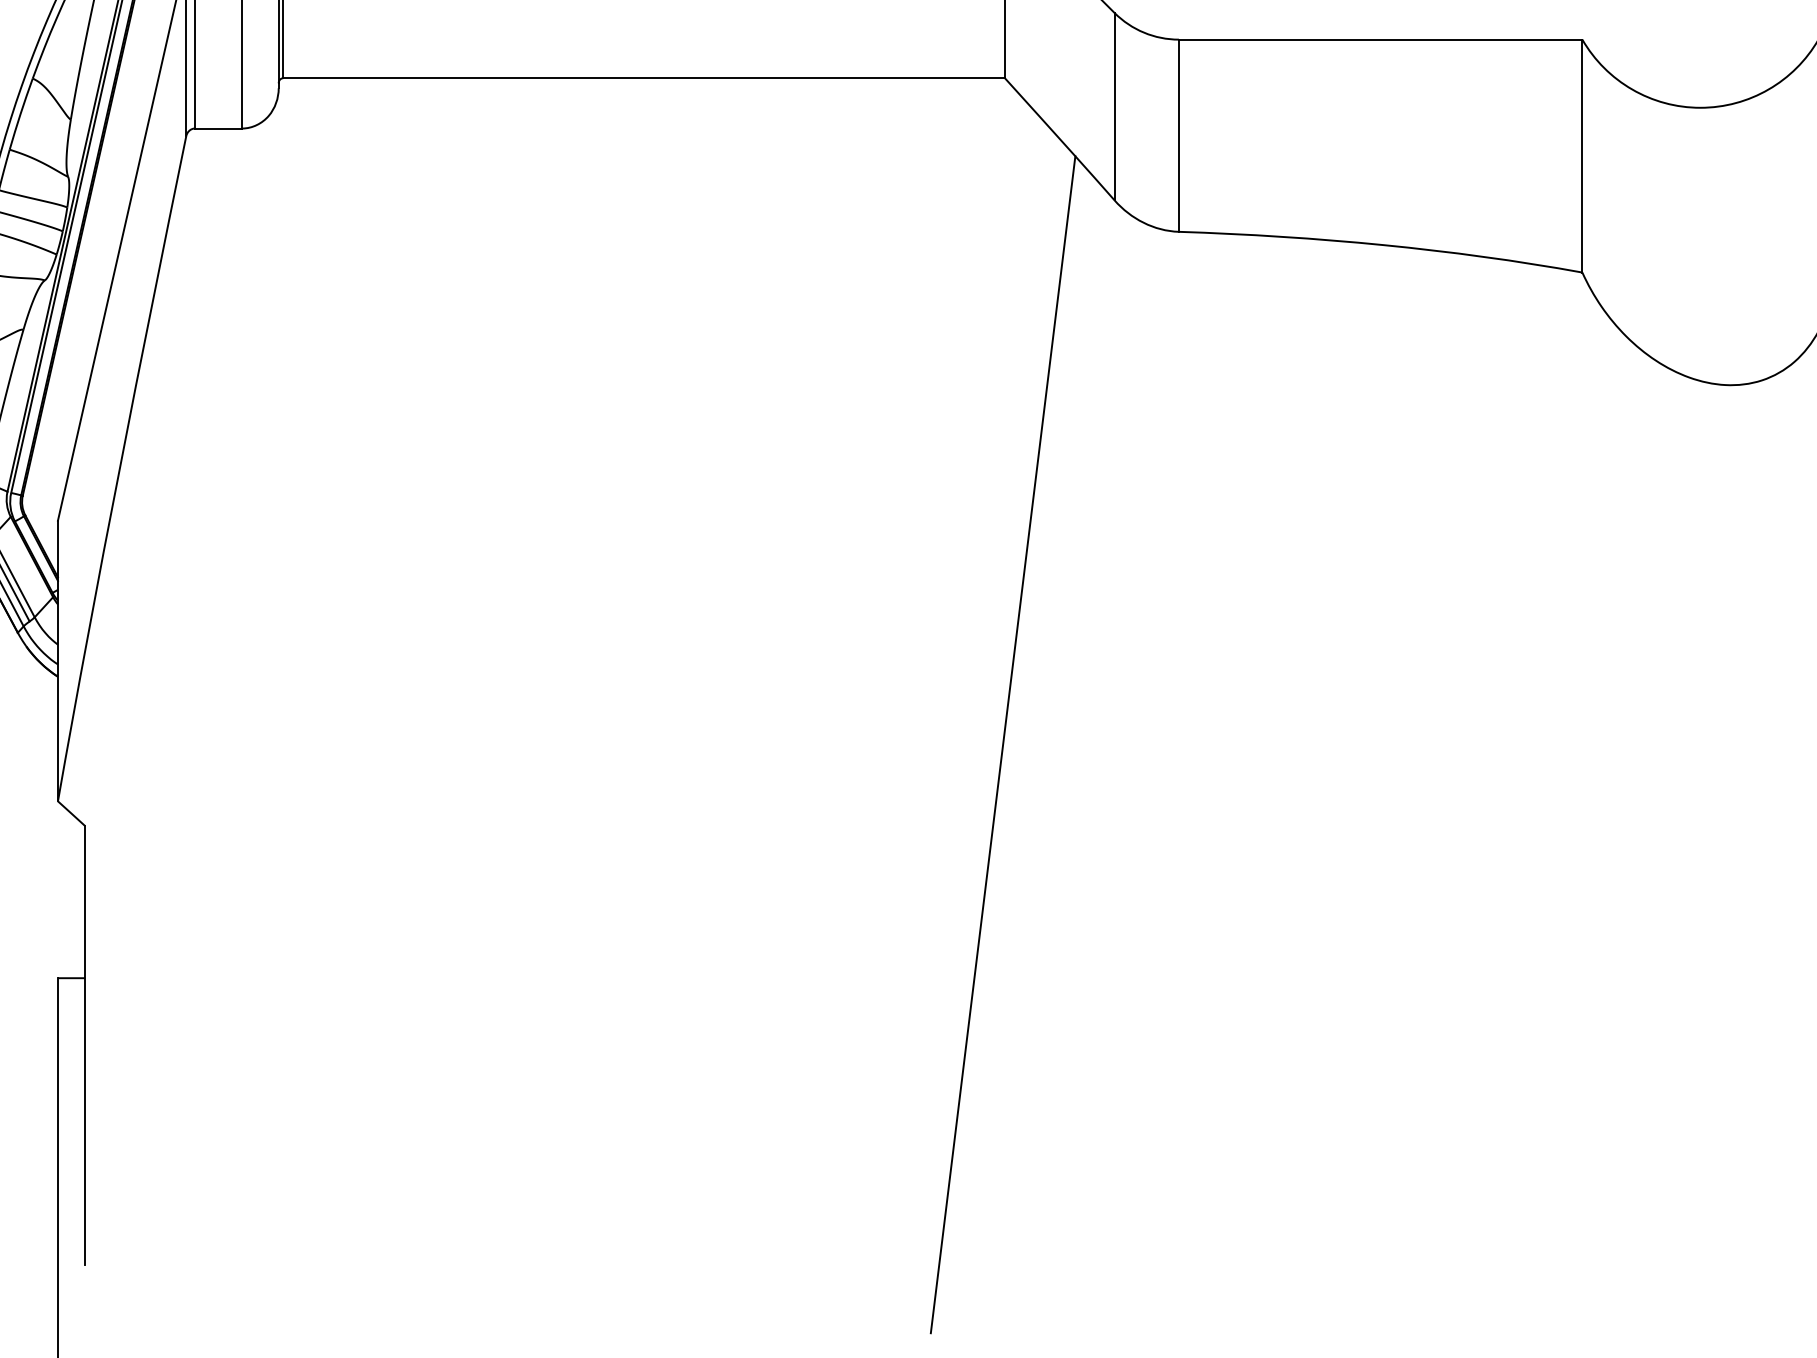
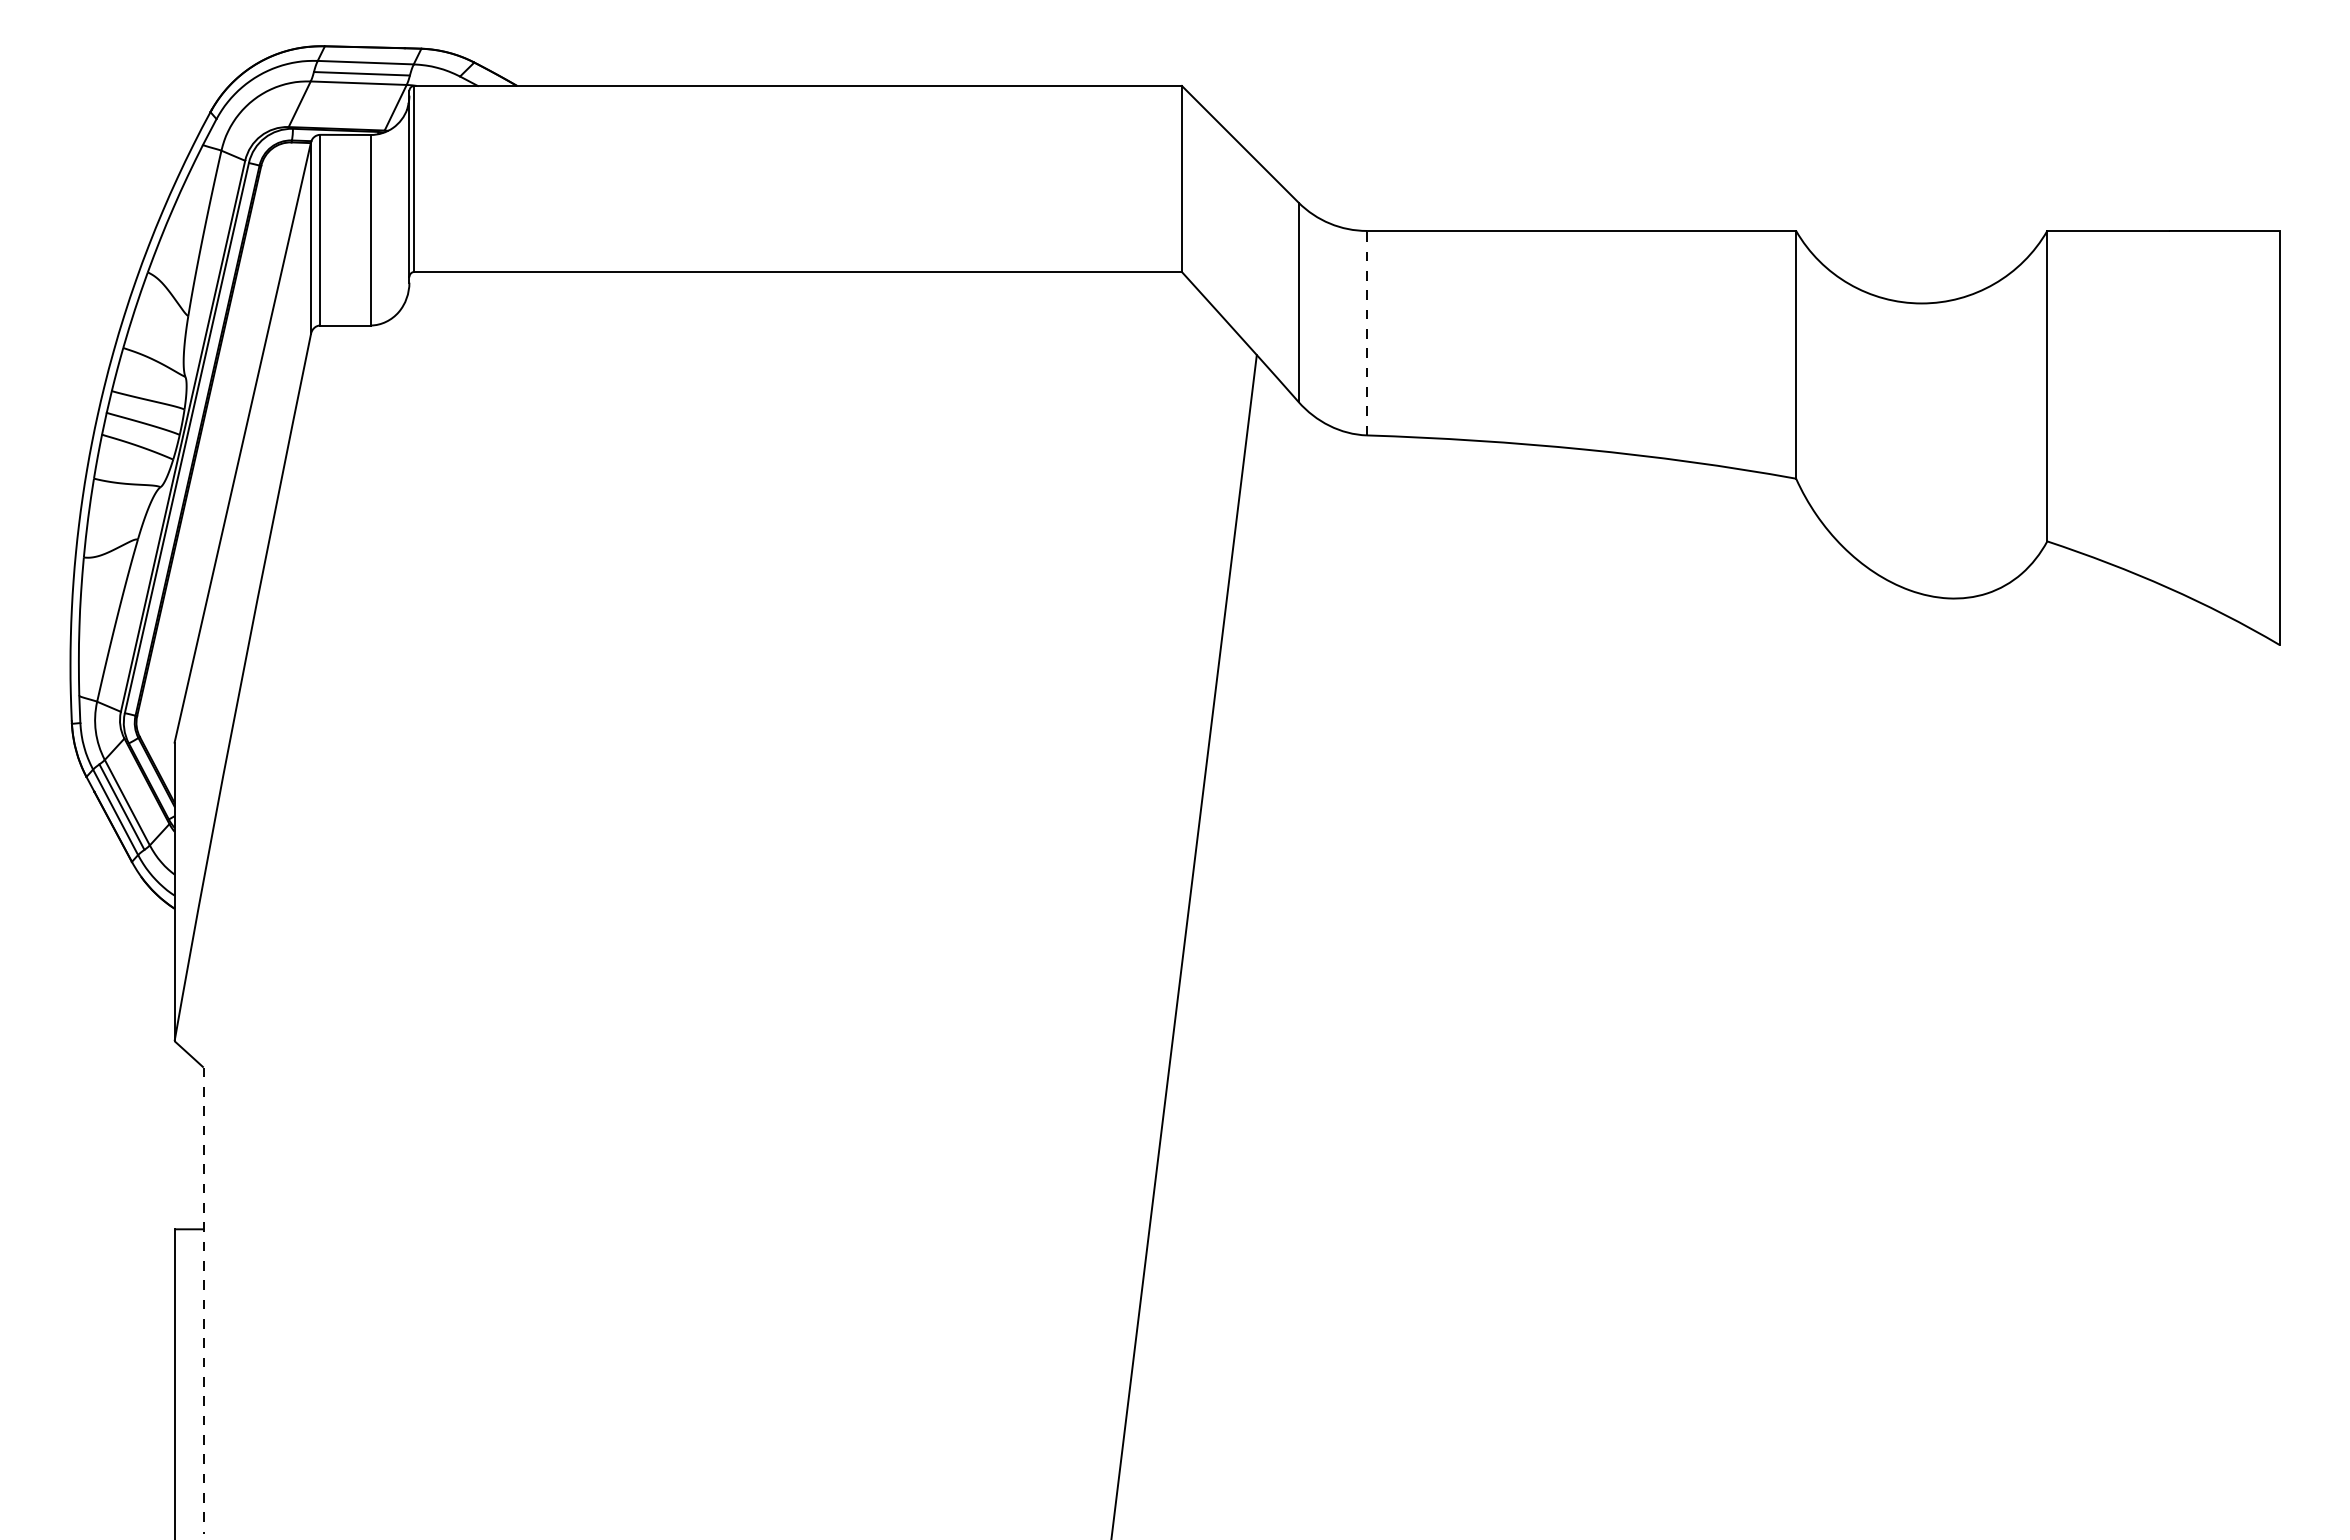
line: (1178, 135) -> (1366, 332), solid -> dashed
line: (85, 1046) -> (203, 1301), solid -> dashed

